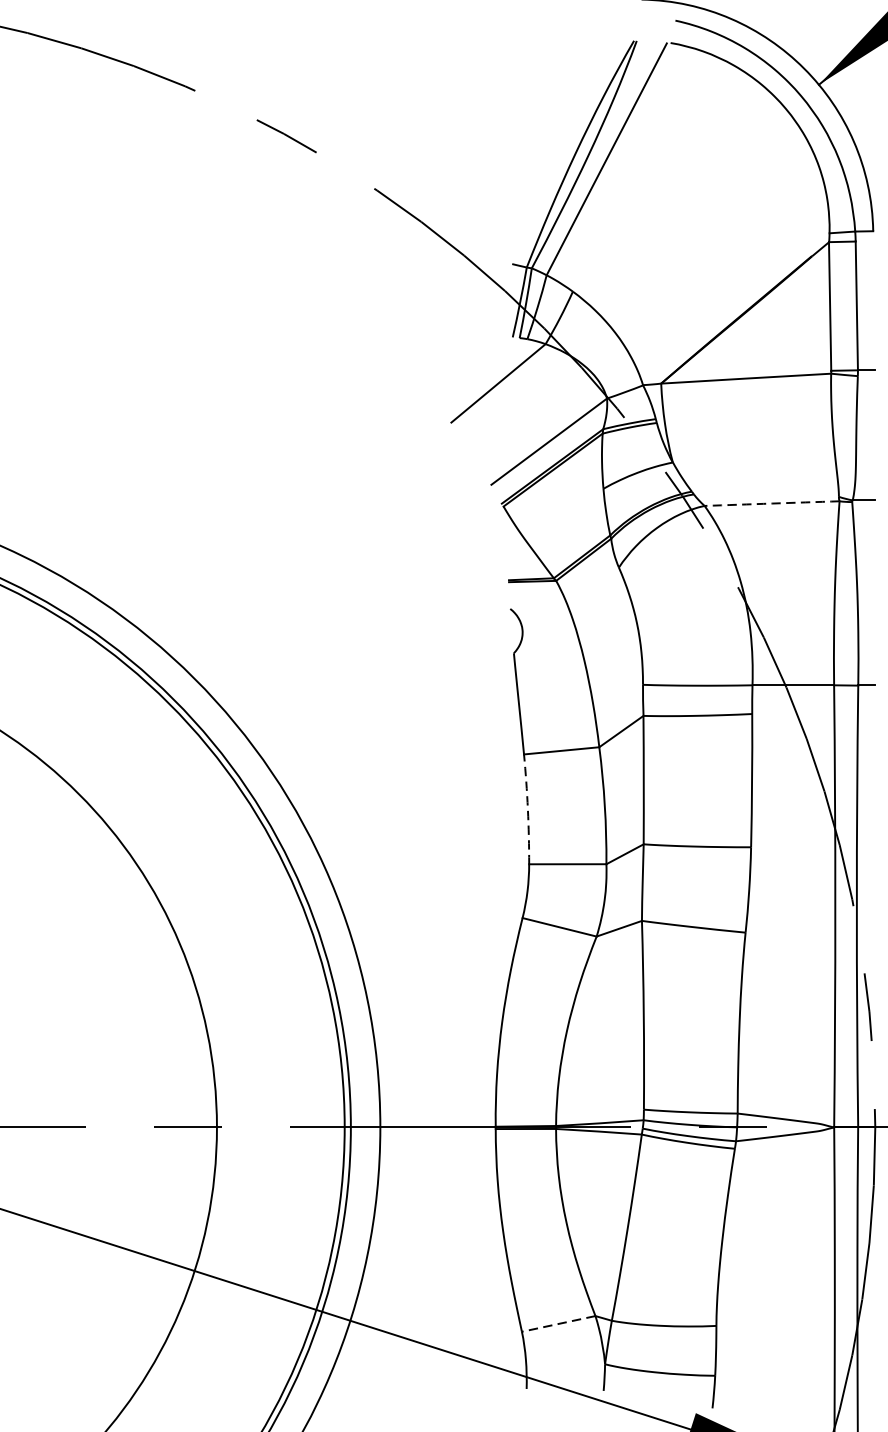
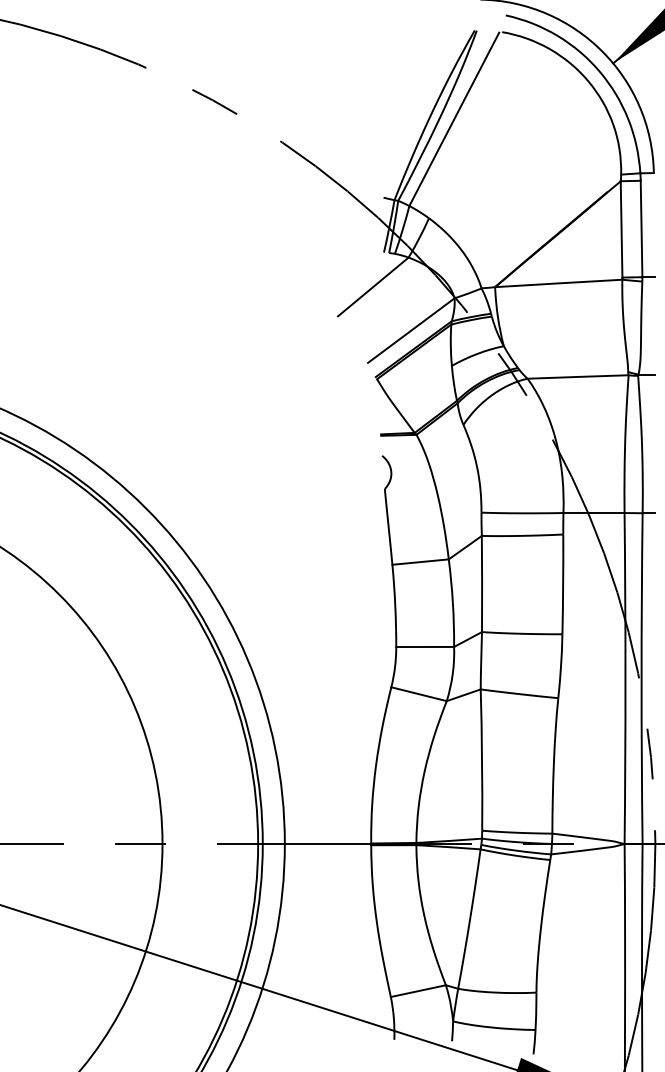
arc: (772, 502) -> (578, 376), dashed -> solid
arc: (528, 808) -> (395, 605), dashed -> solid
line: (557, 1324) -> (417, 991), dashed -> solid

